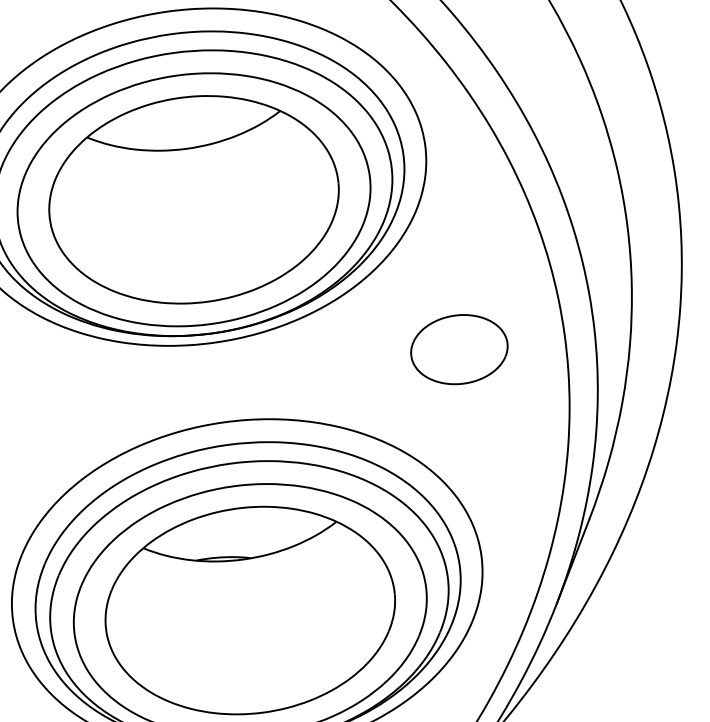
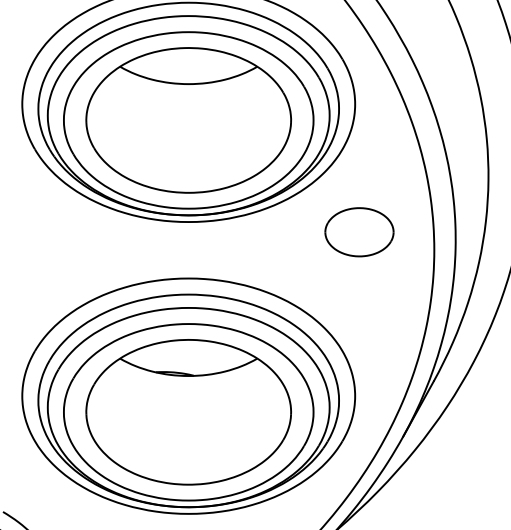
part: (459, 349) -> (359, 232), moved

